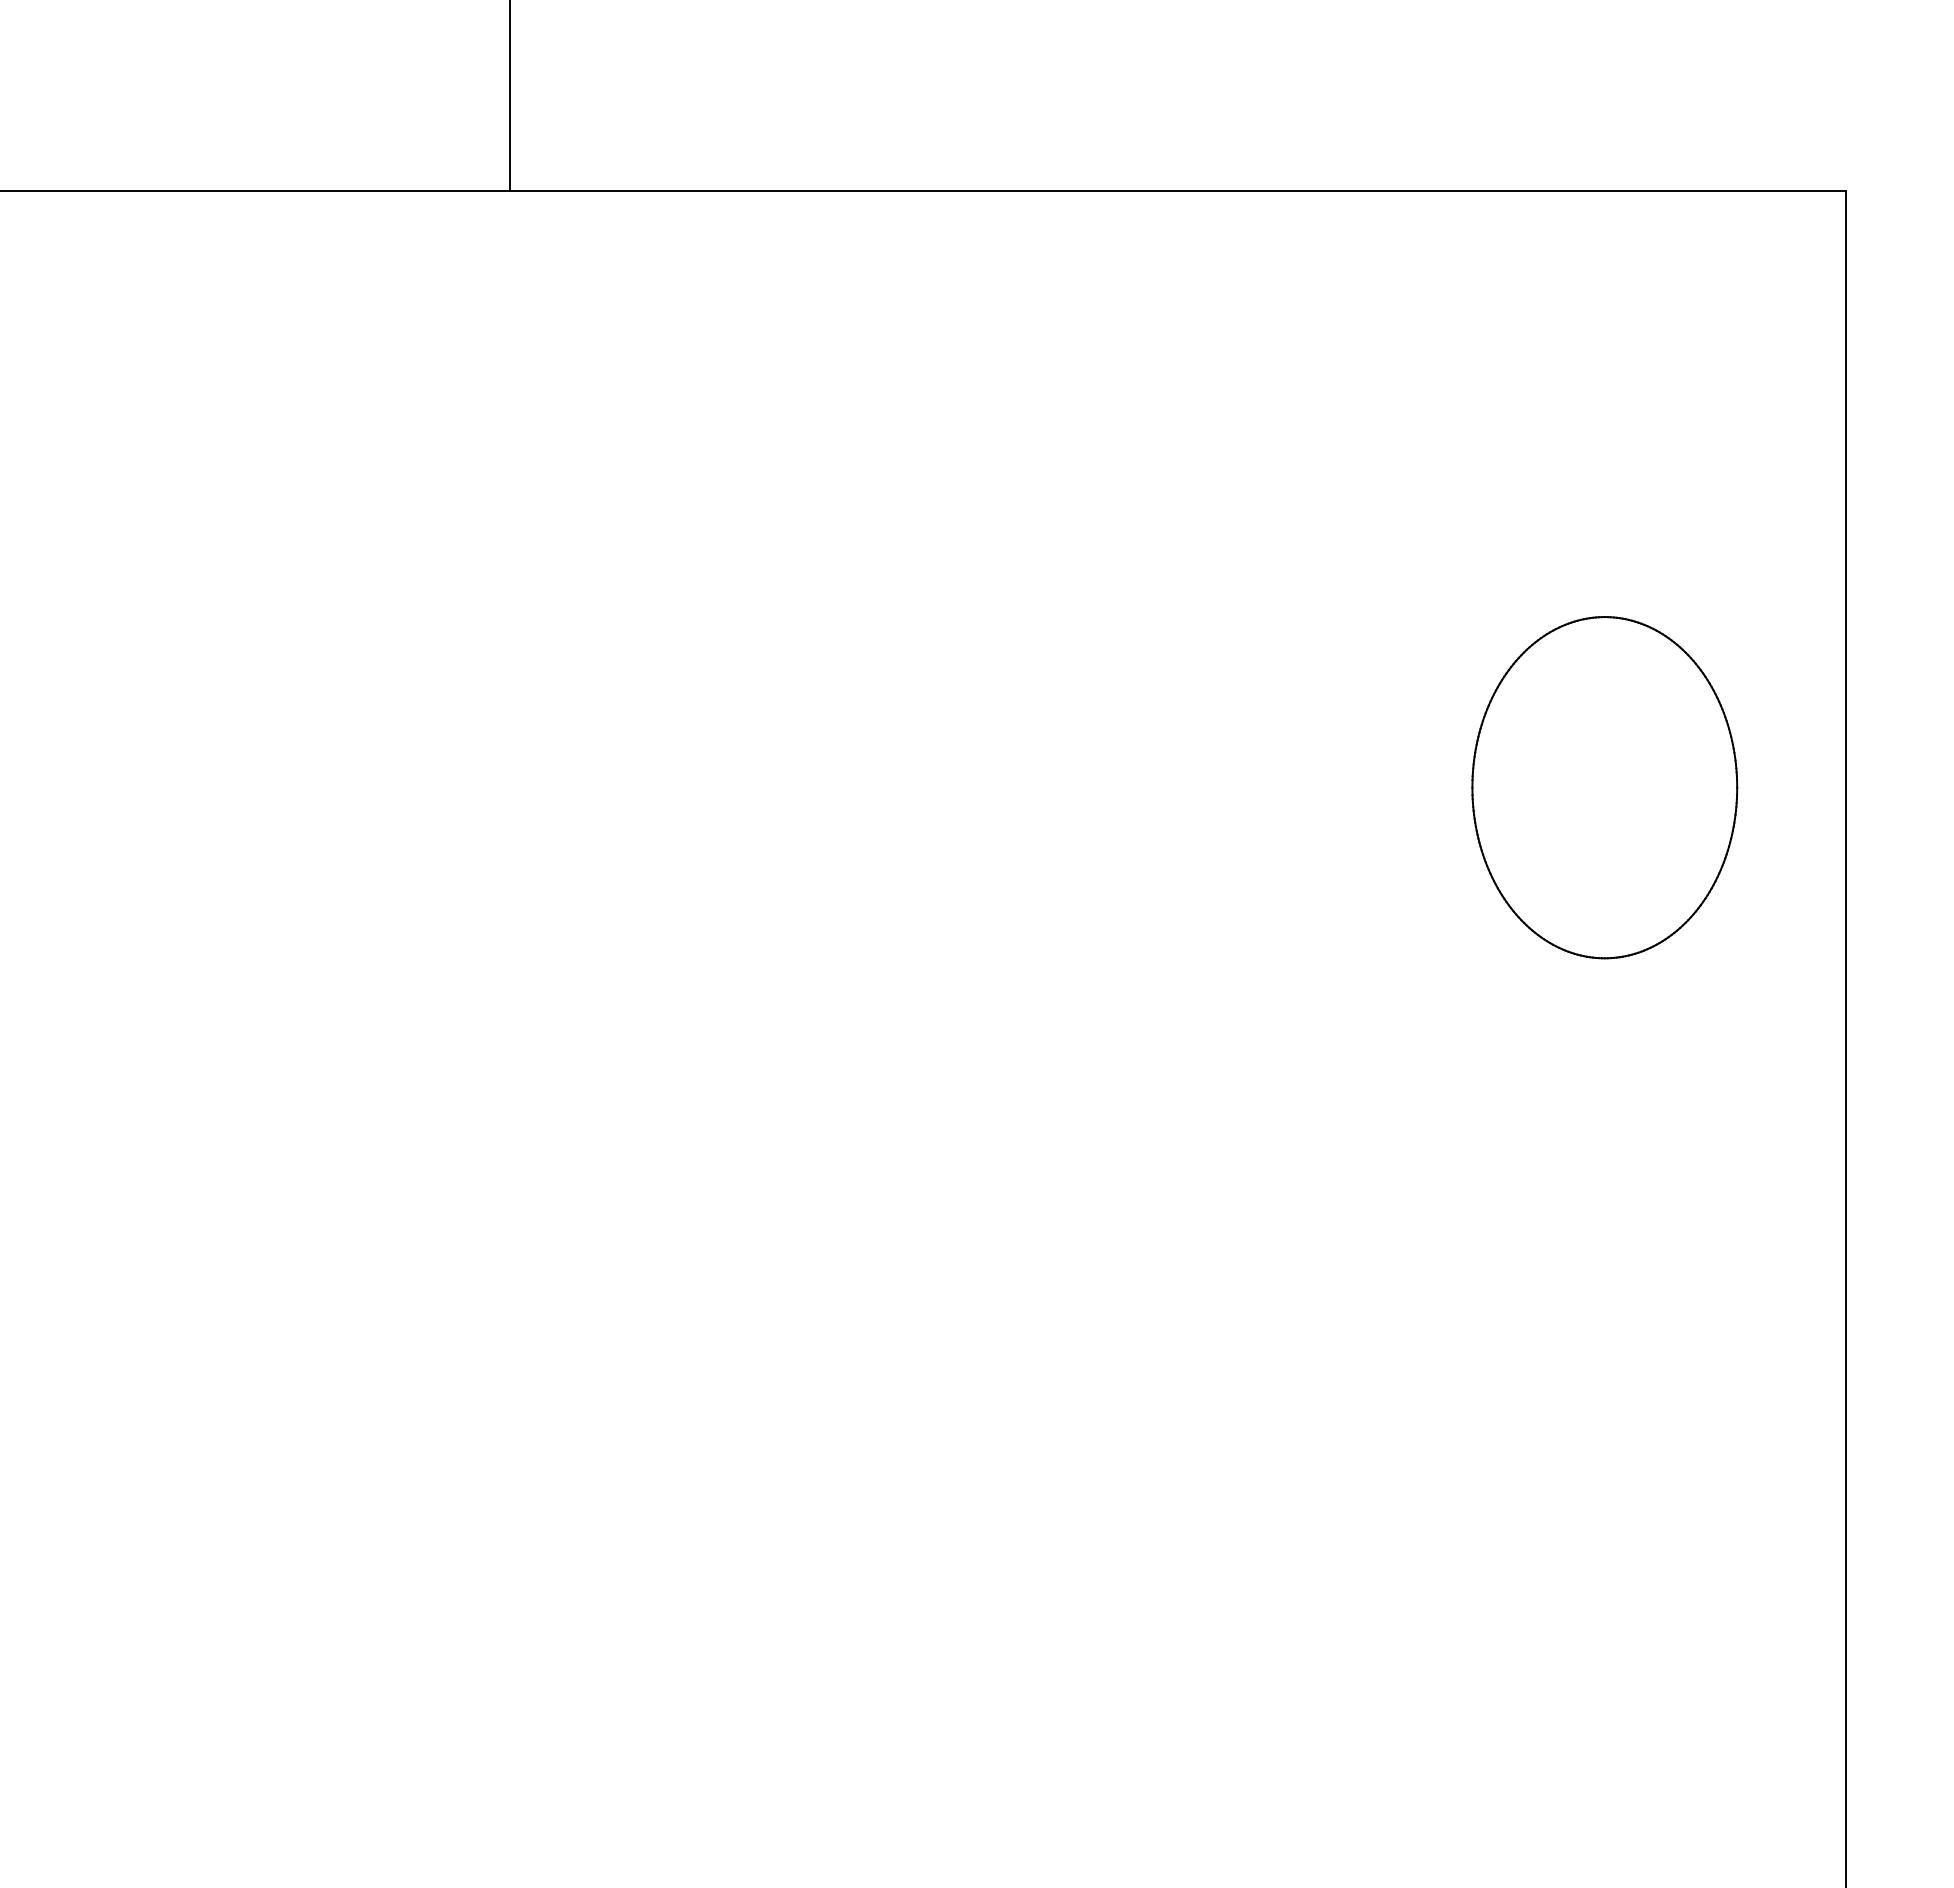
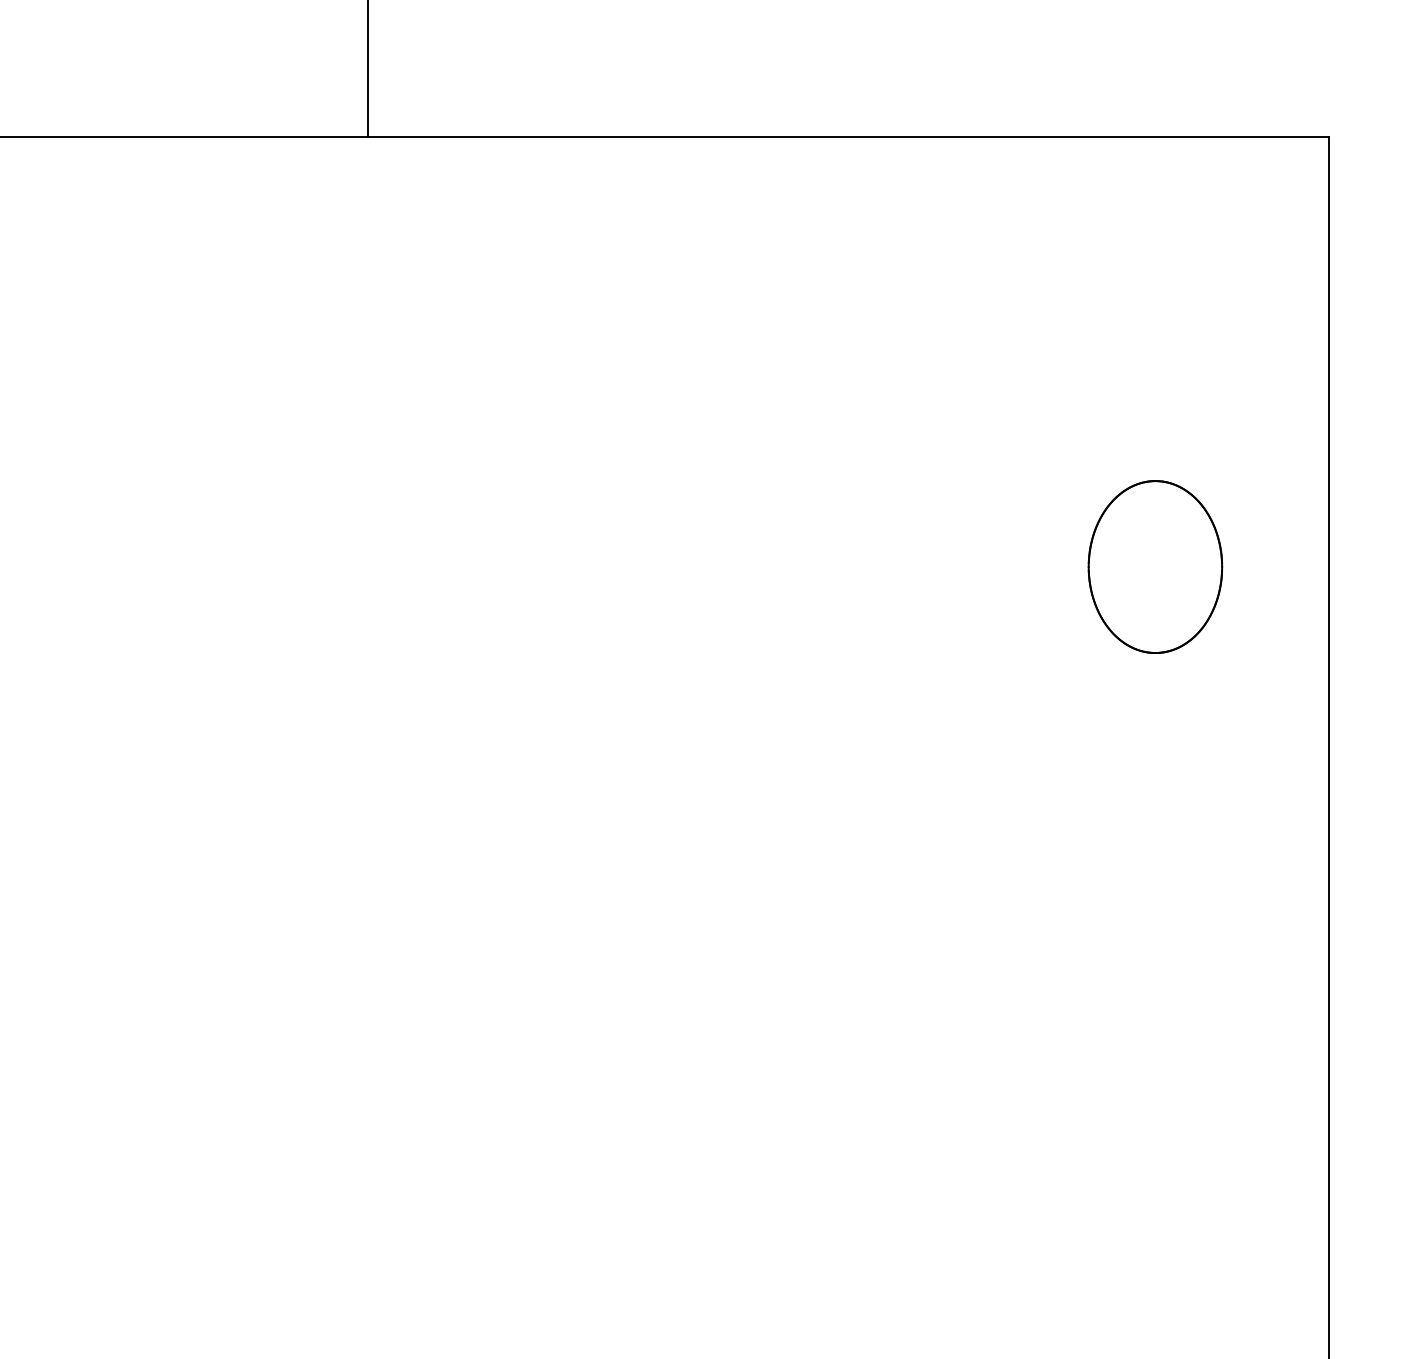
part: (1604, 787) -> (1155, 566), size x0.7

